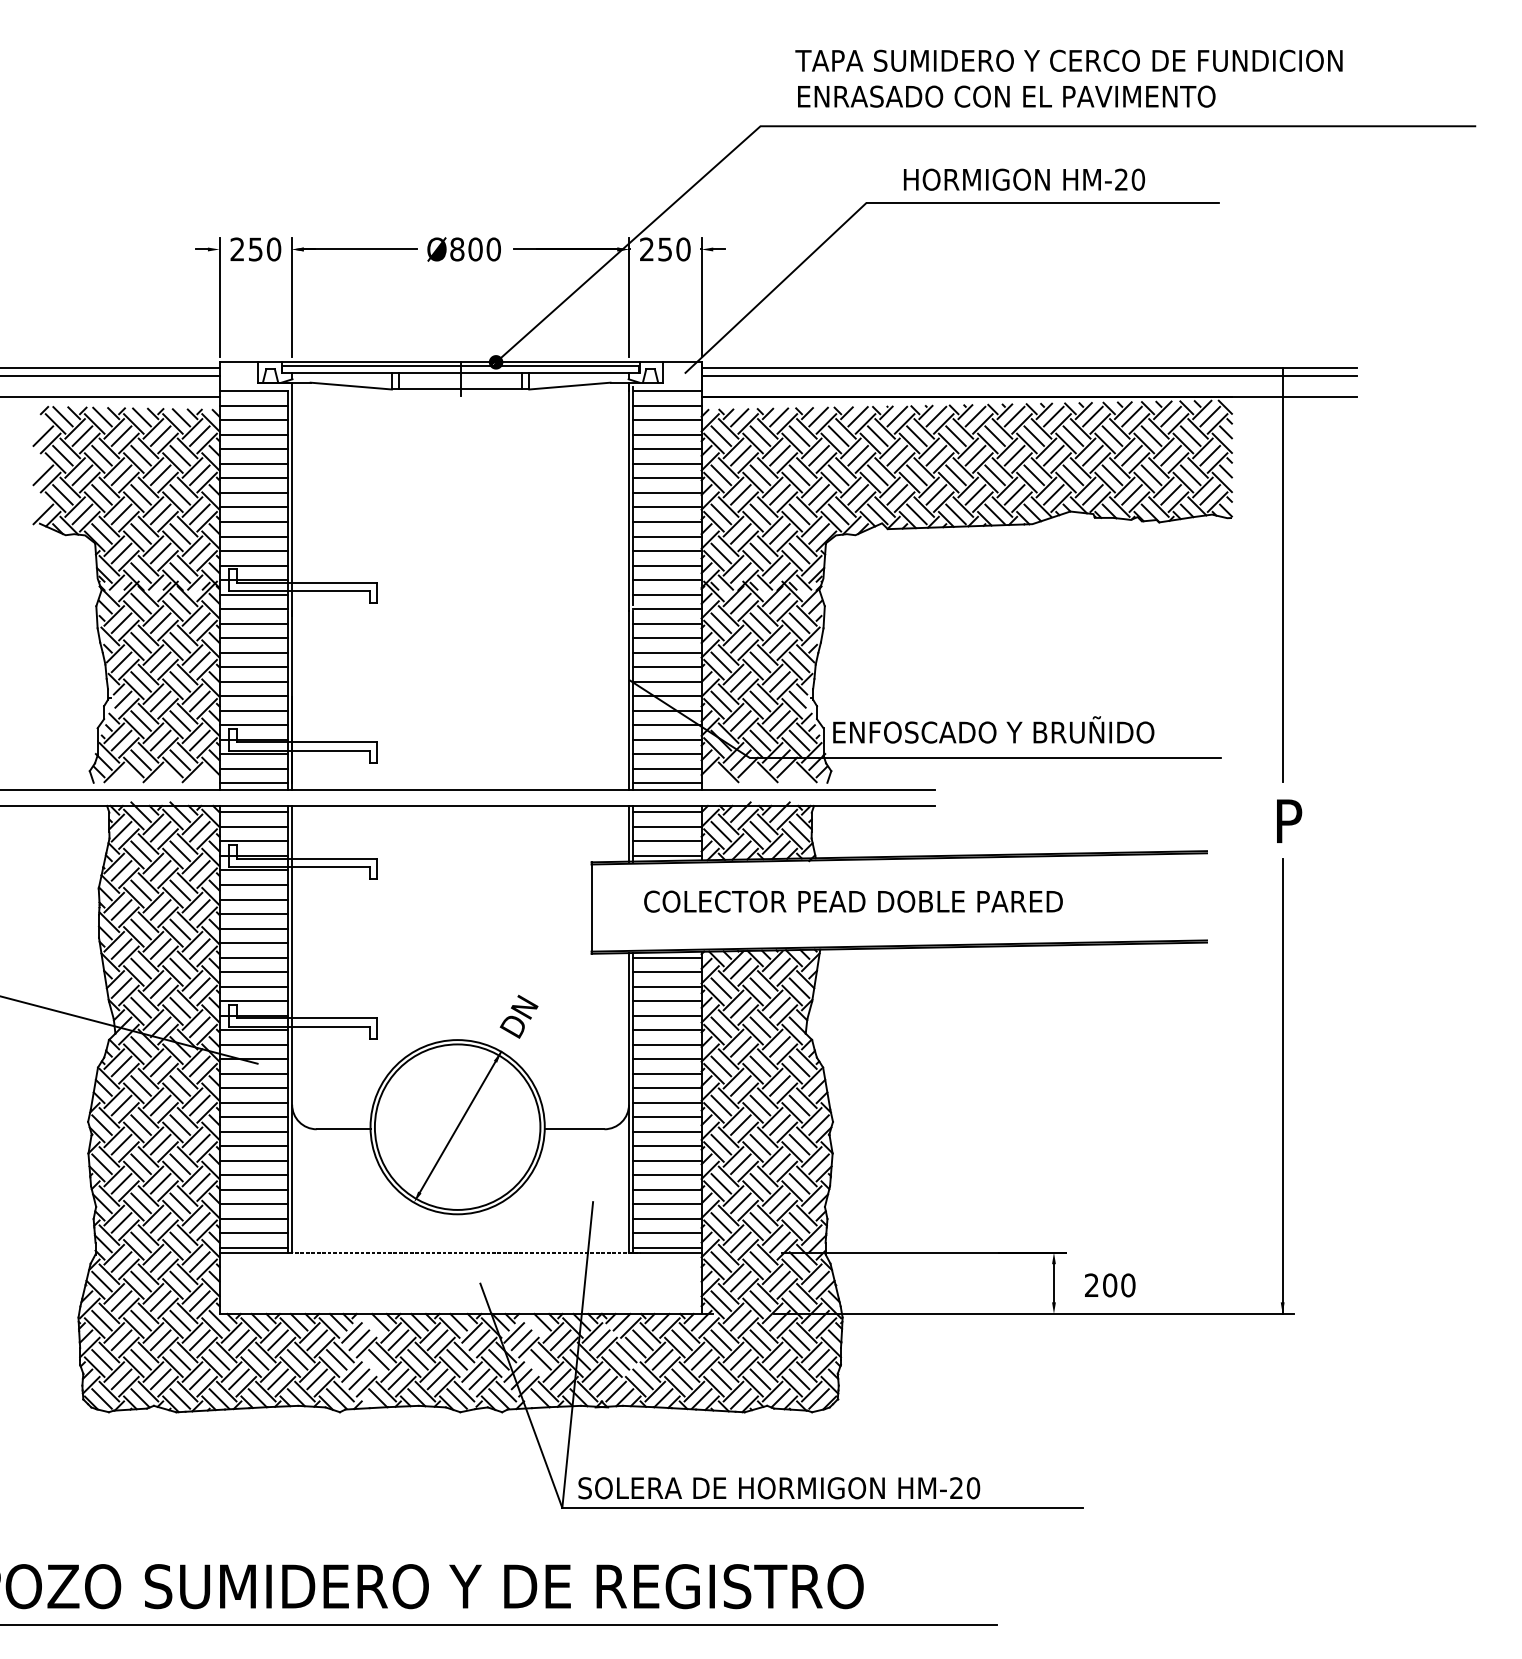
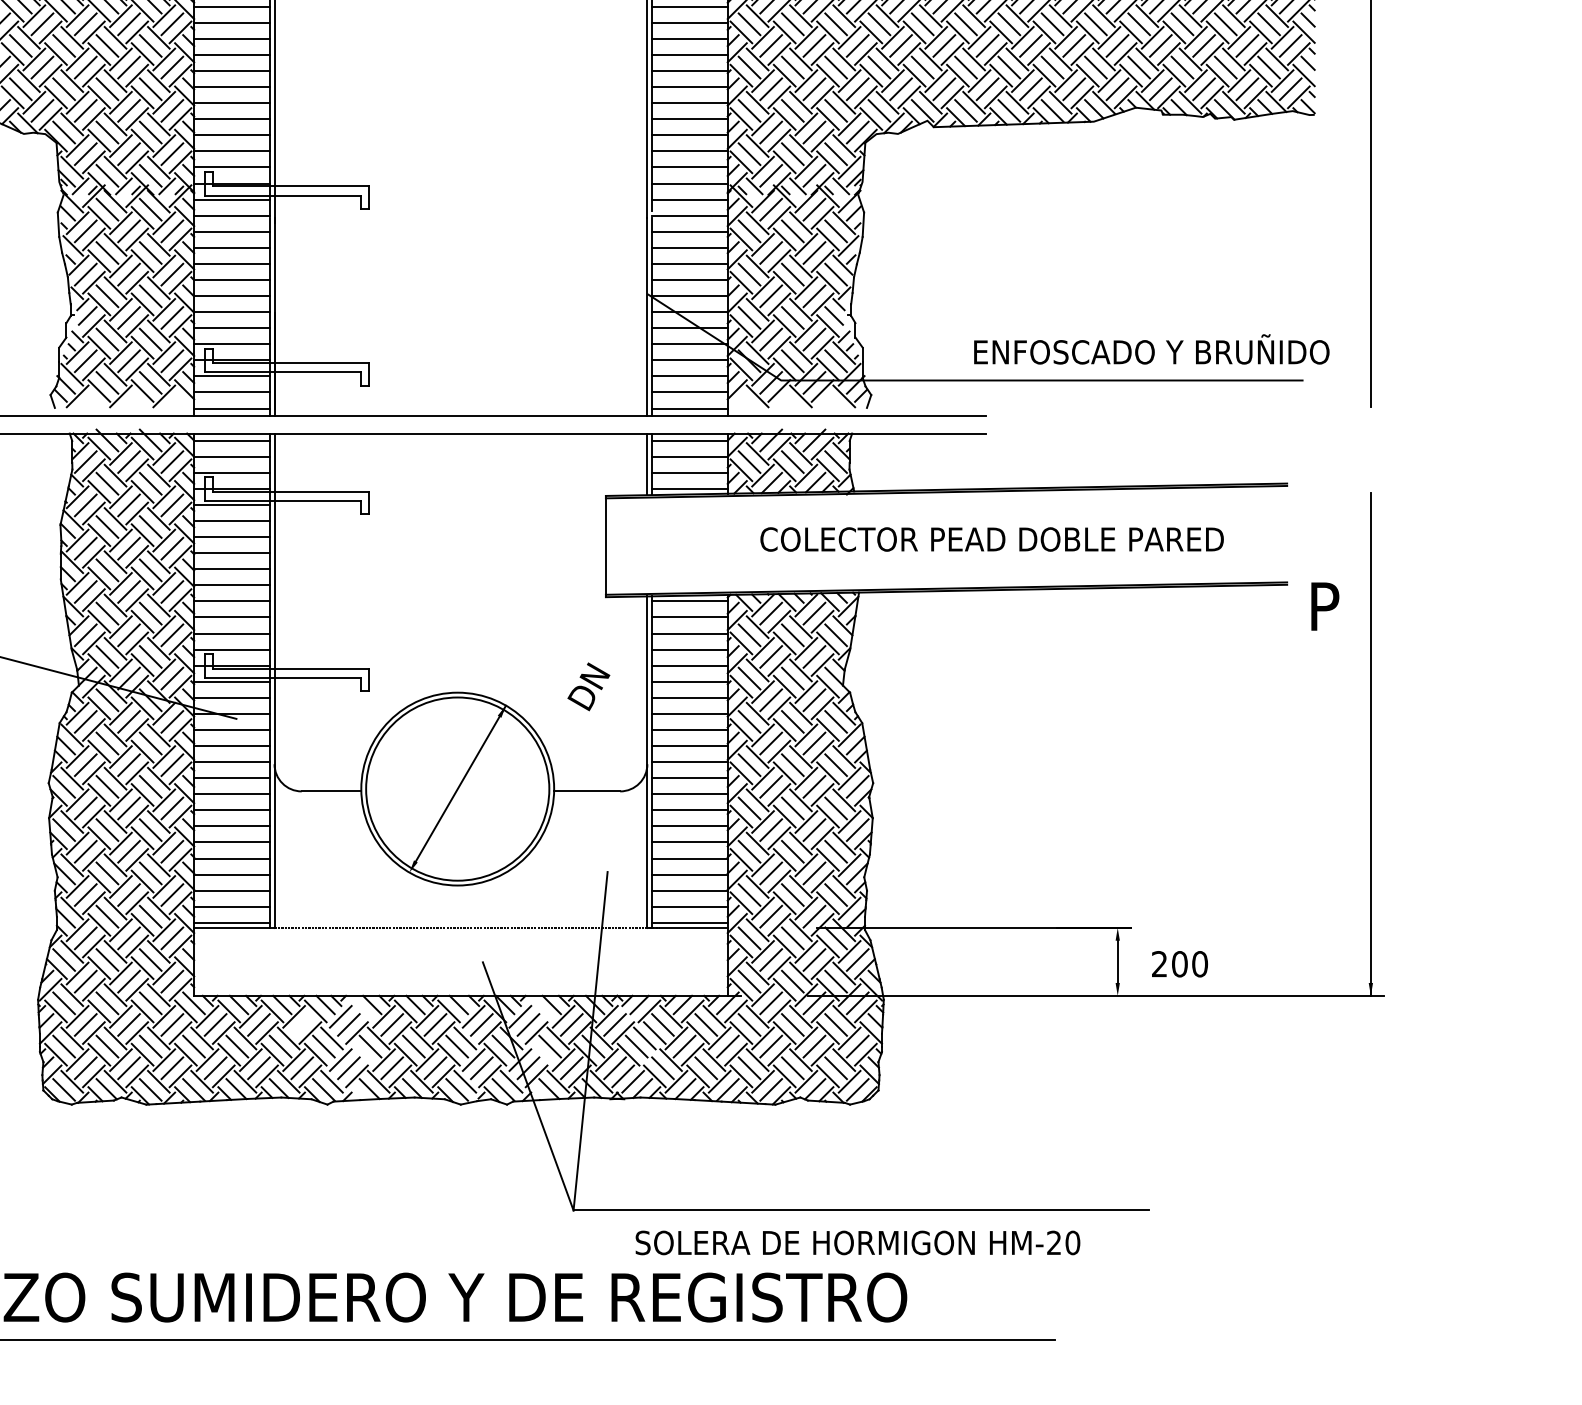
text: (993, 729) -> (1151, 348), moved
text: (1289, 820) -> (1325, 605), moved
text: (853, 901) -> (992, 539), moved
text: (518, 1016) -> (588, 686), moved
line: (316, 1340) -> (301, 1025), removed
text: (779, 1488) -> (858, 1243), moved

